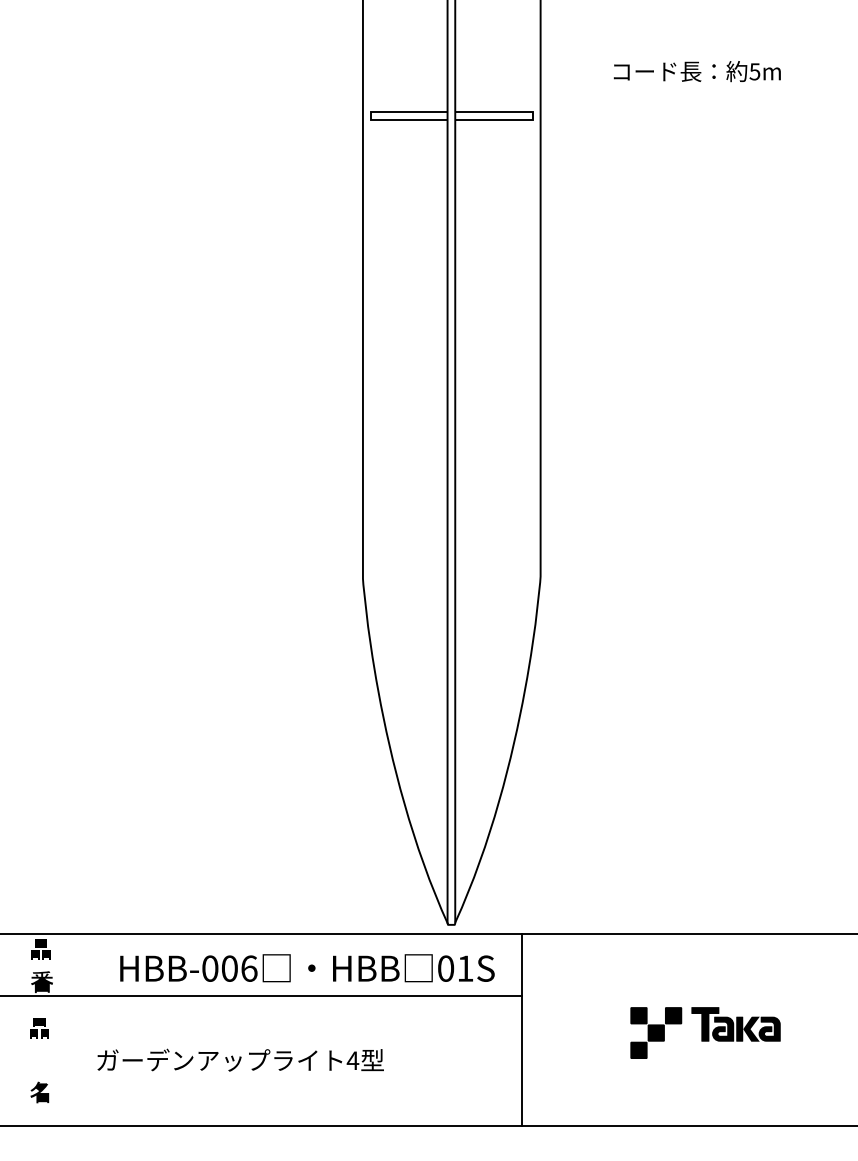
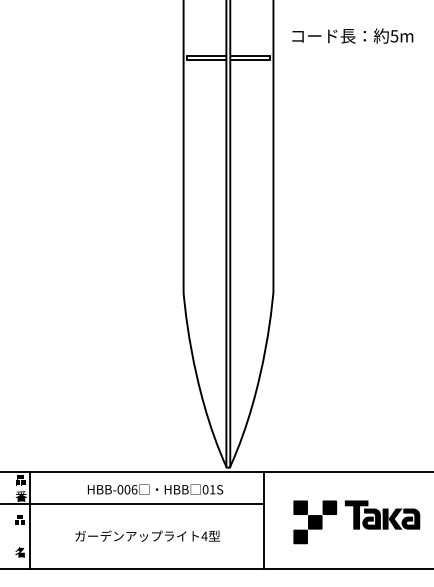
part: (696, 70) -> (352, 35), size x1.43
part: (307, 967) -> (155, 489), size x0.71
line: (60, 1029) -> (30, 520), added
part: (704, 1033) -> (356, 522), size x1.67
part: (240, 1058) -> (147, 535), moved

